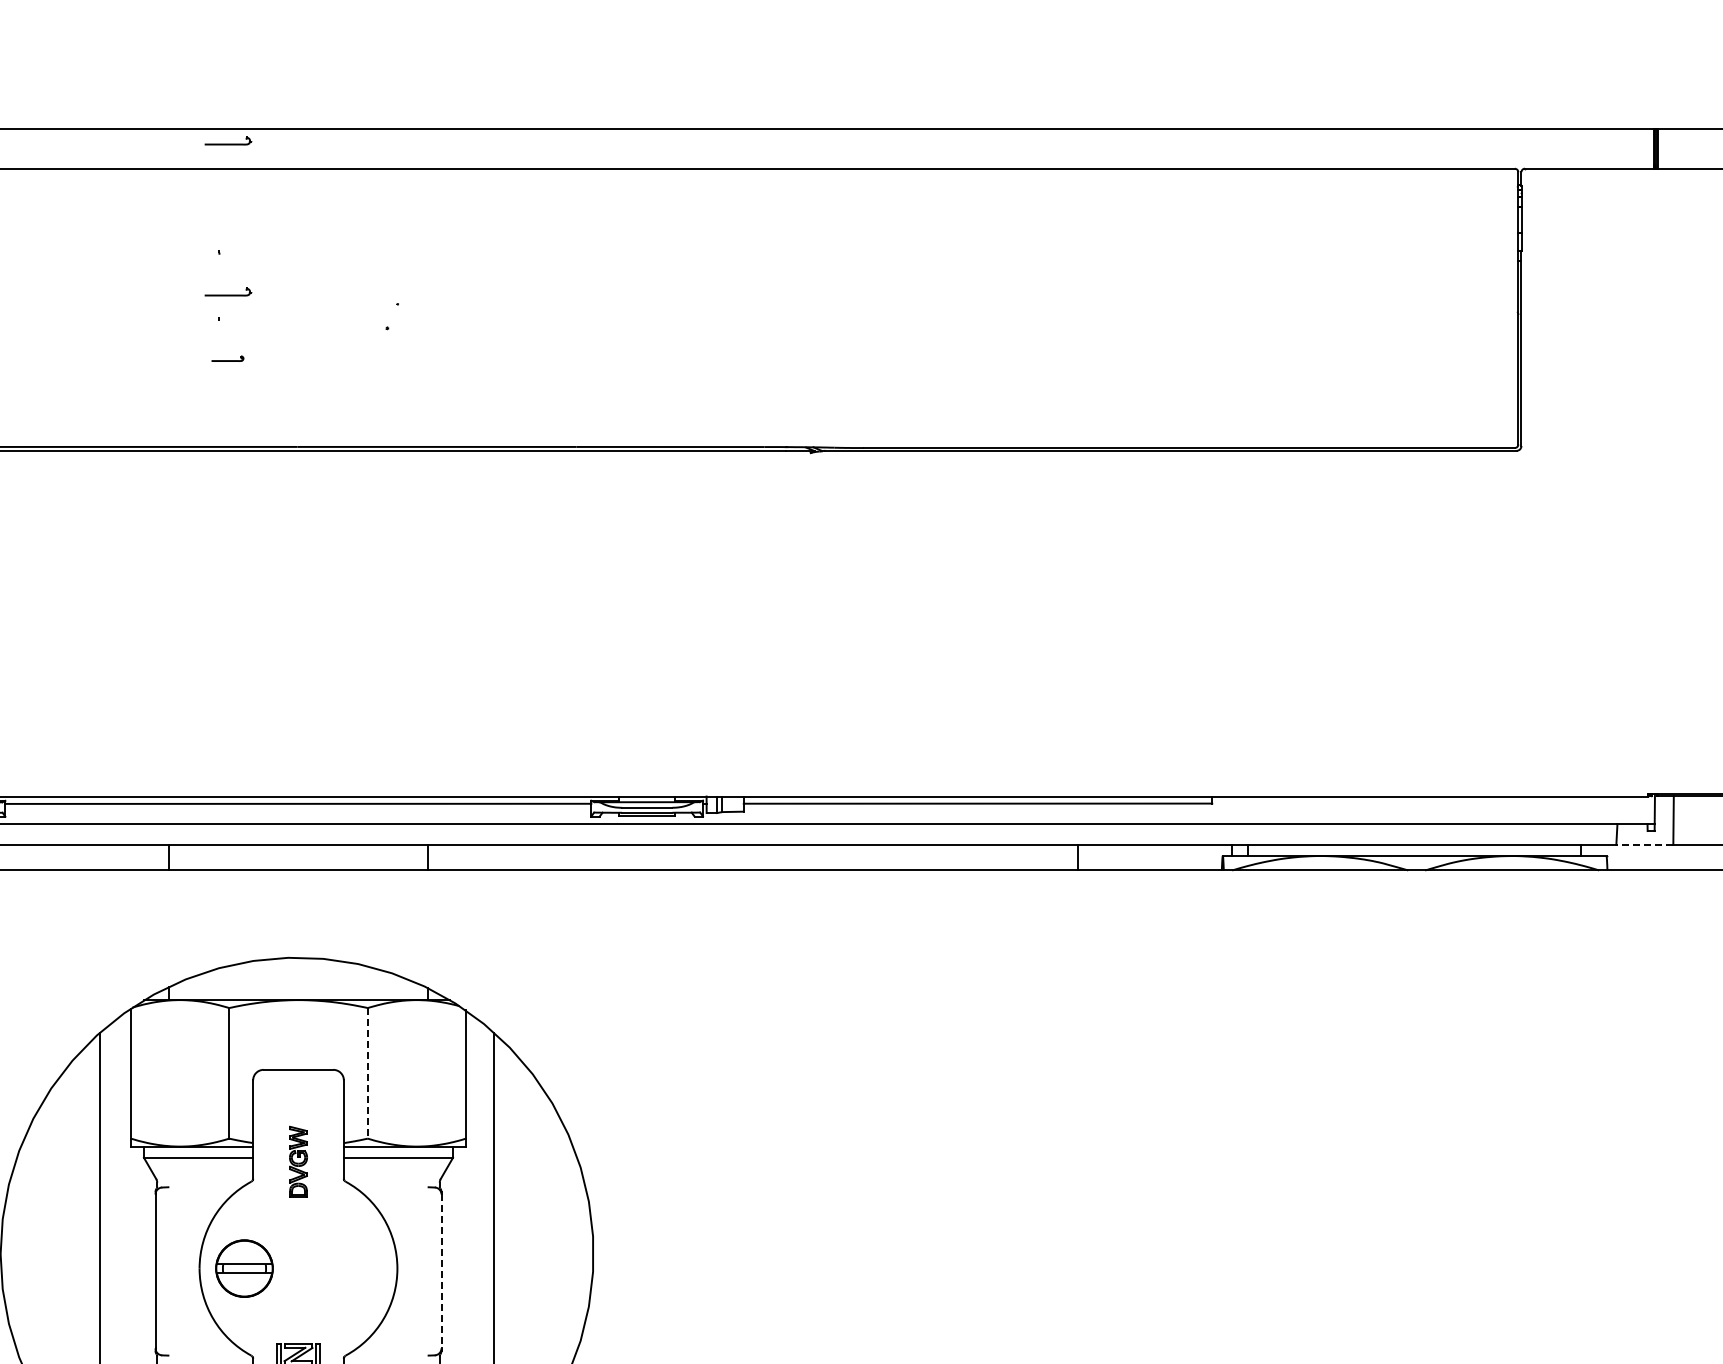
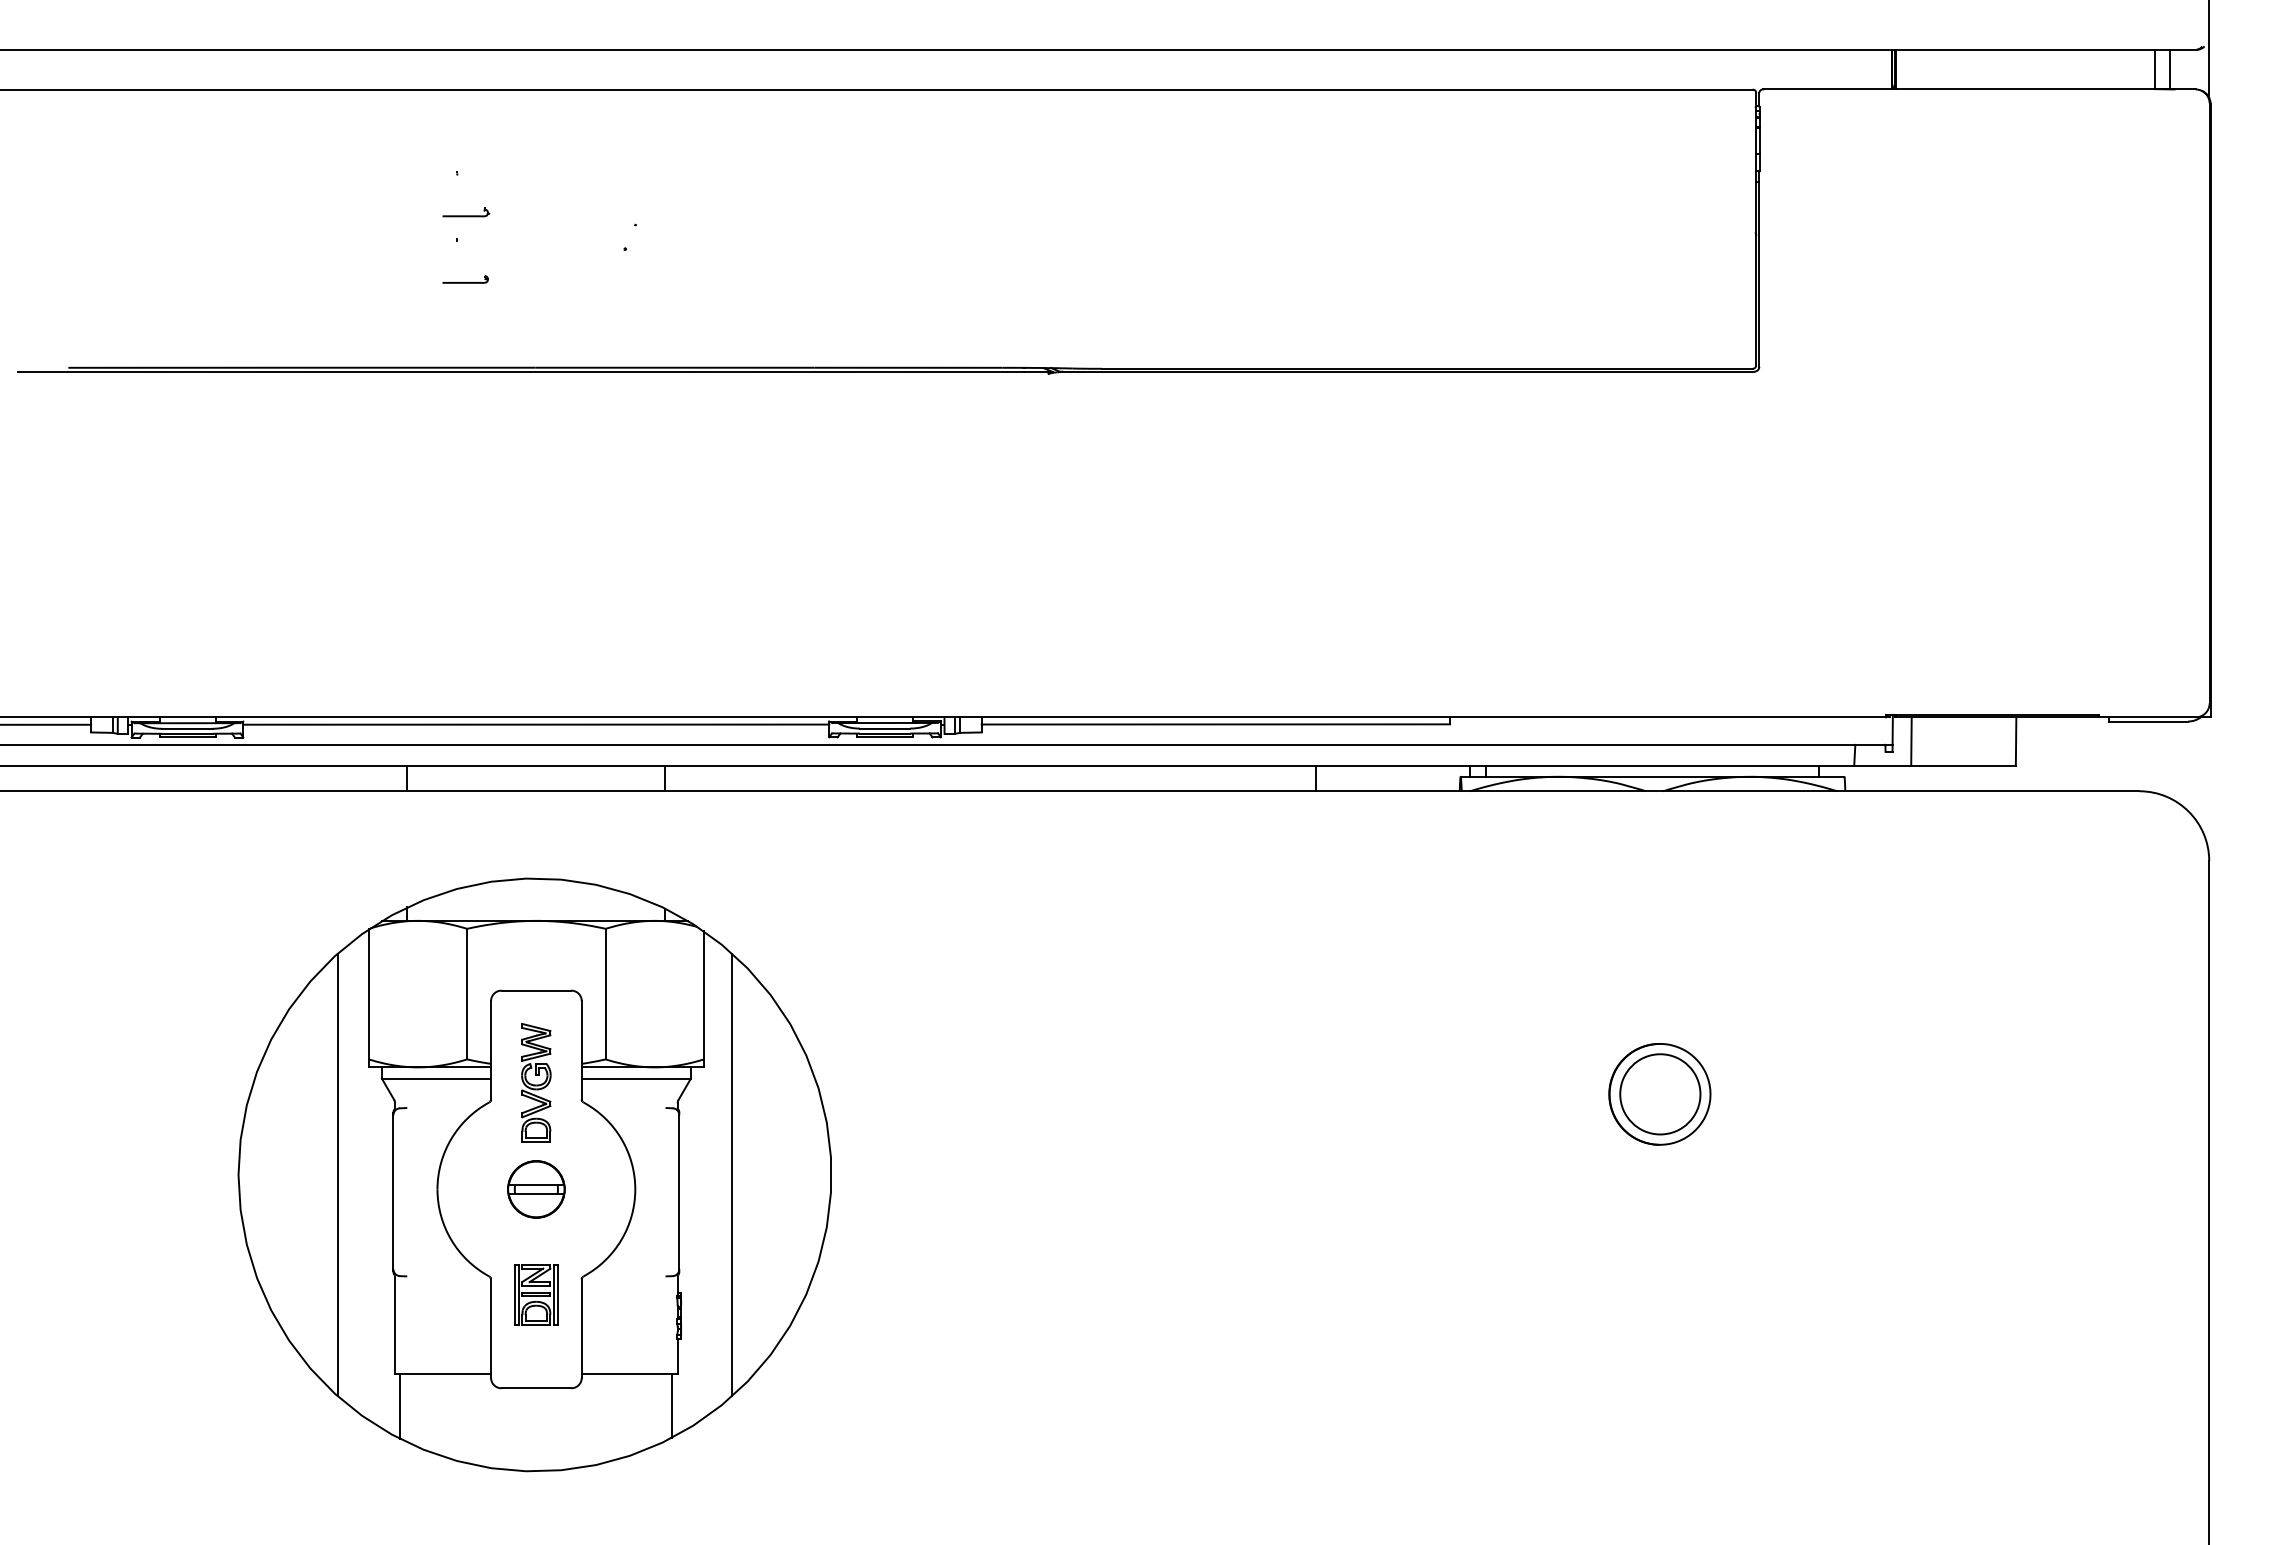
part: (228, 140) -> (466, 61), removed
part: (227, 358) -> (465, 279), size x1.43
line: (1644, 844) -> (1882, 765), dashed -> solid
line: (367, 1073) -> (605, 994), dashed -> solid
part: (298, 1161) -> (536, 1082), size x1.67
part: (1421, 1173) -> (1659, 1094), added
part: (244, 1268) -> (536, 1189), moved
line: (441, 1271) -> (679, 1192), dashed -> solid

